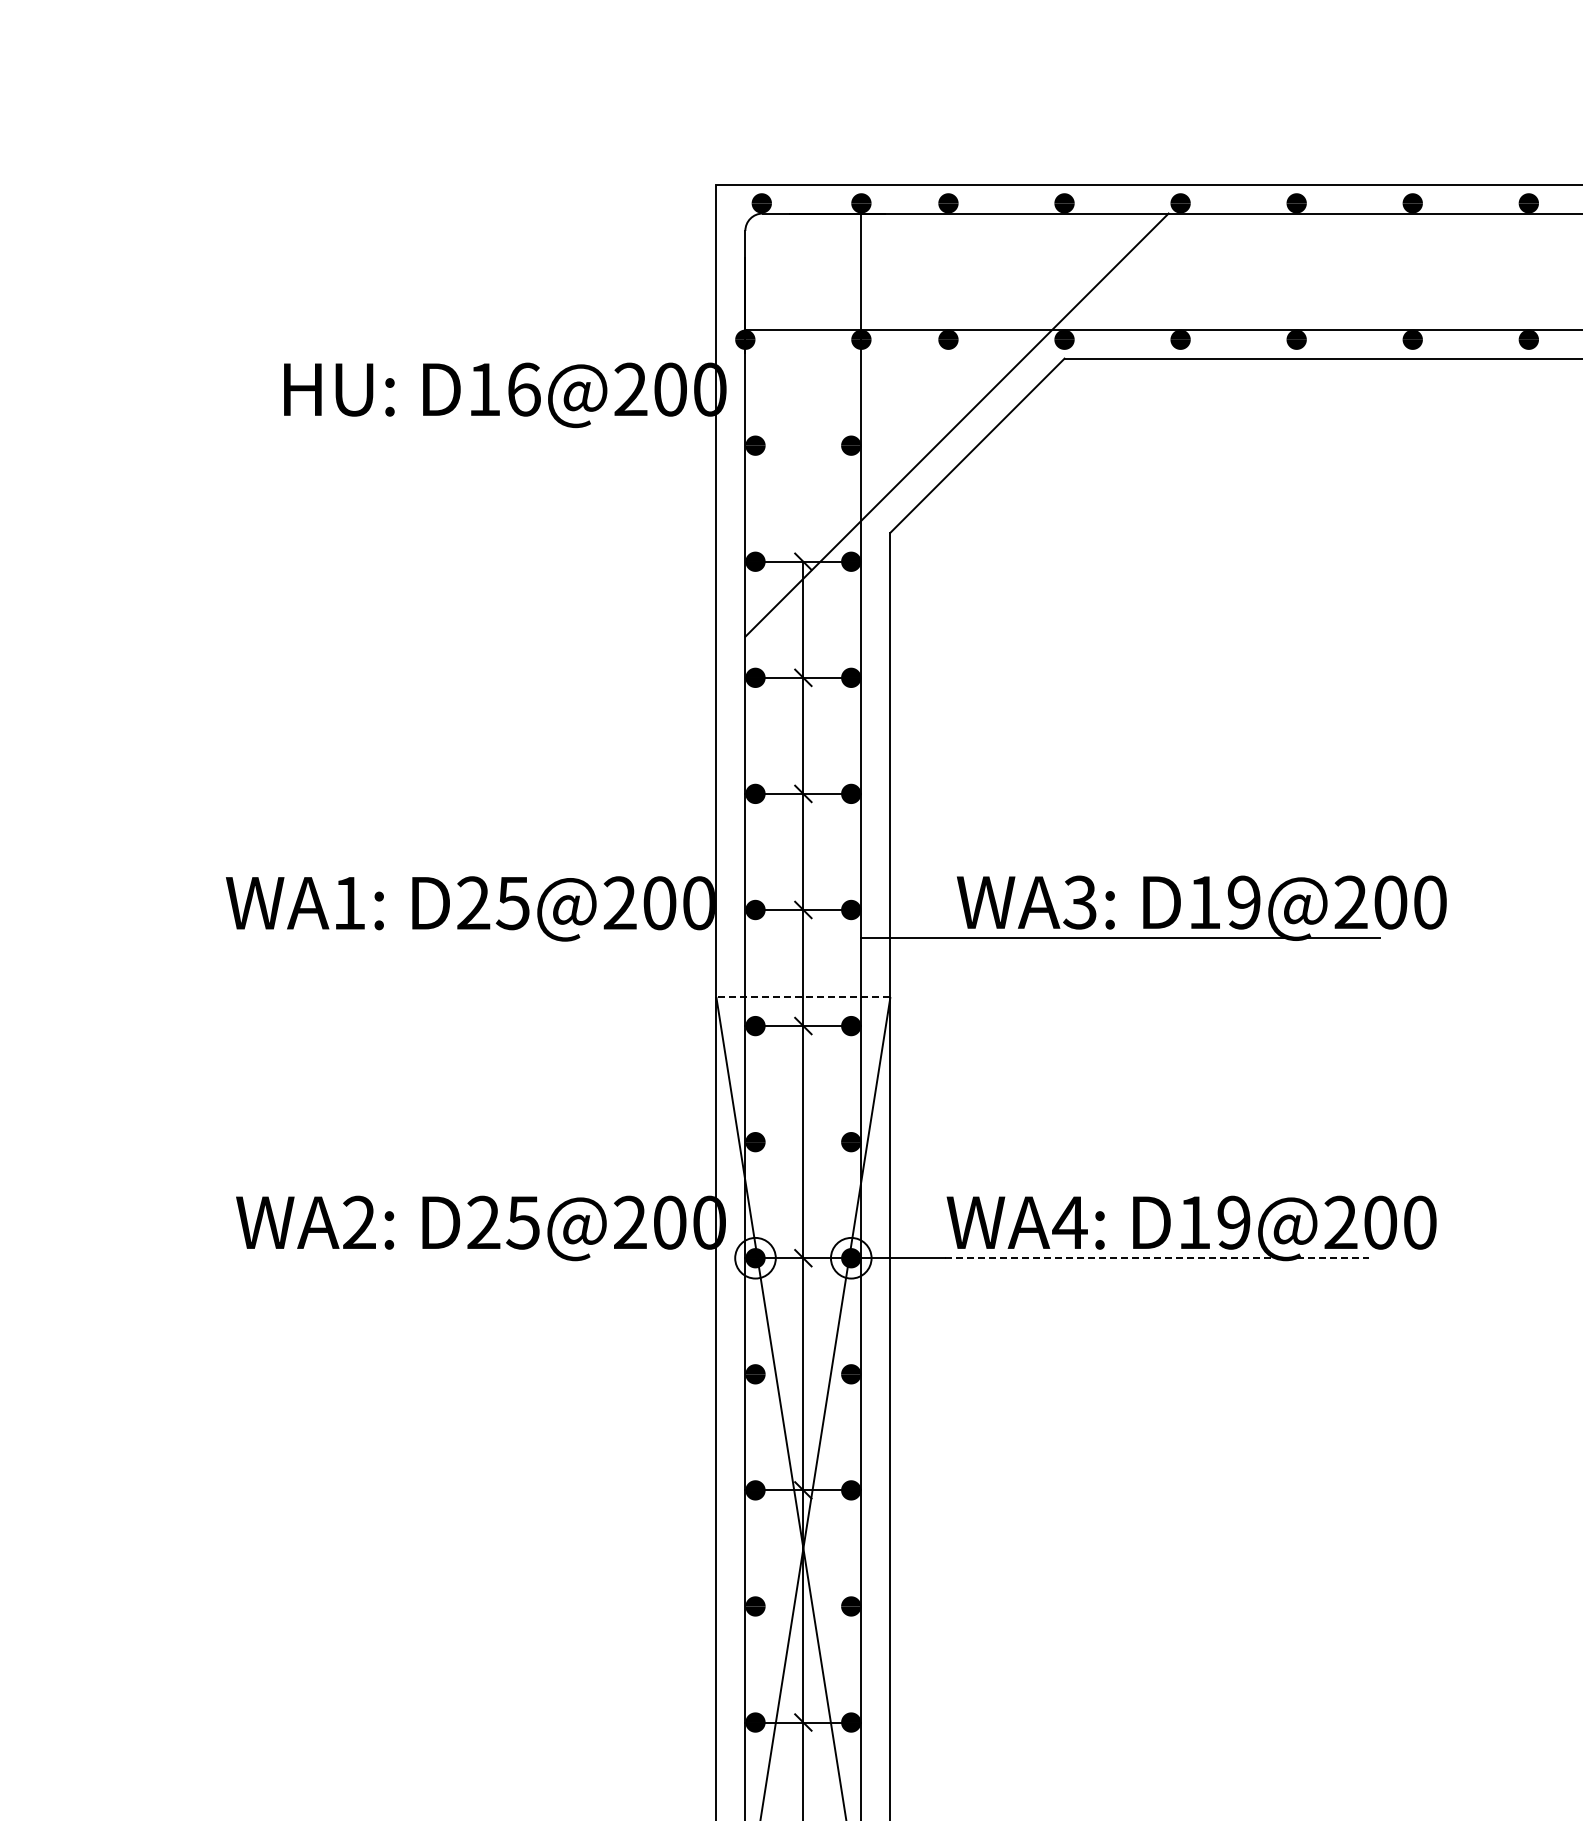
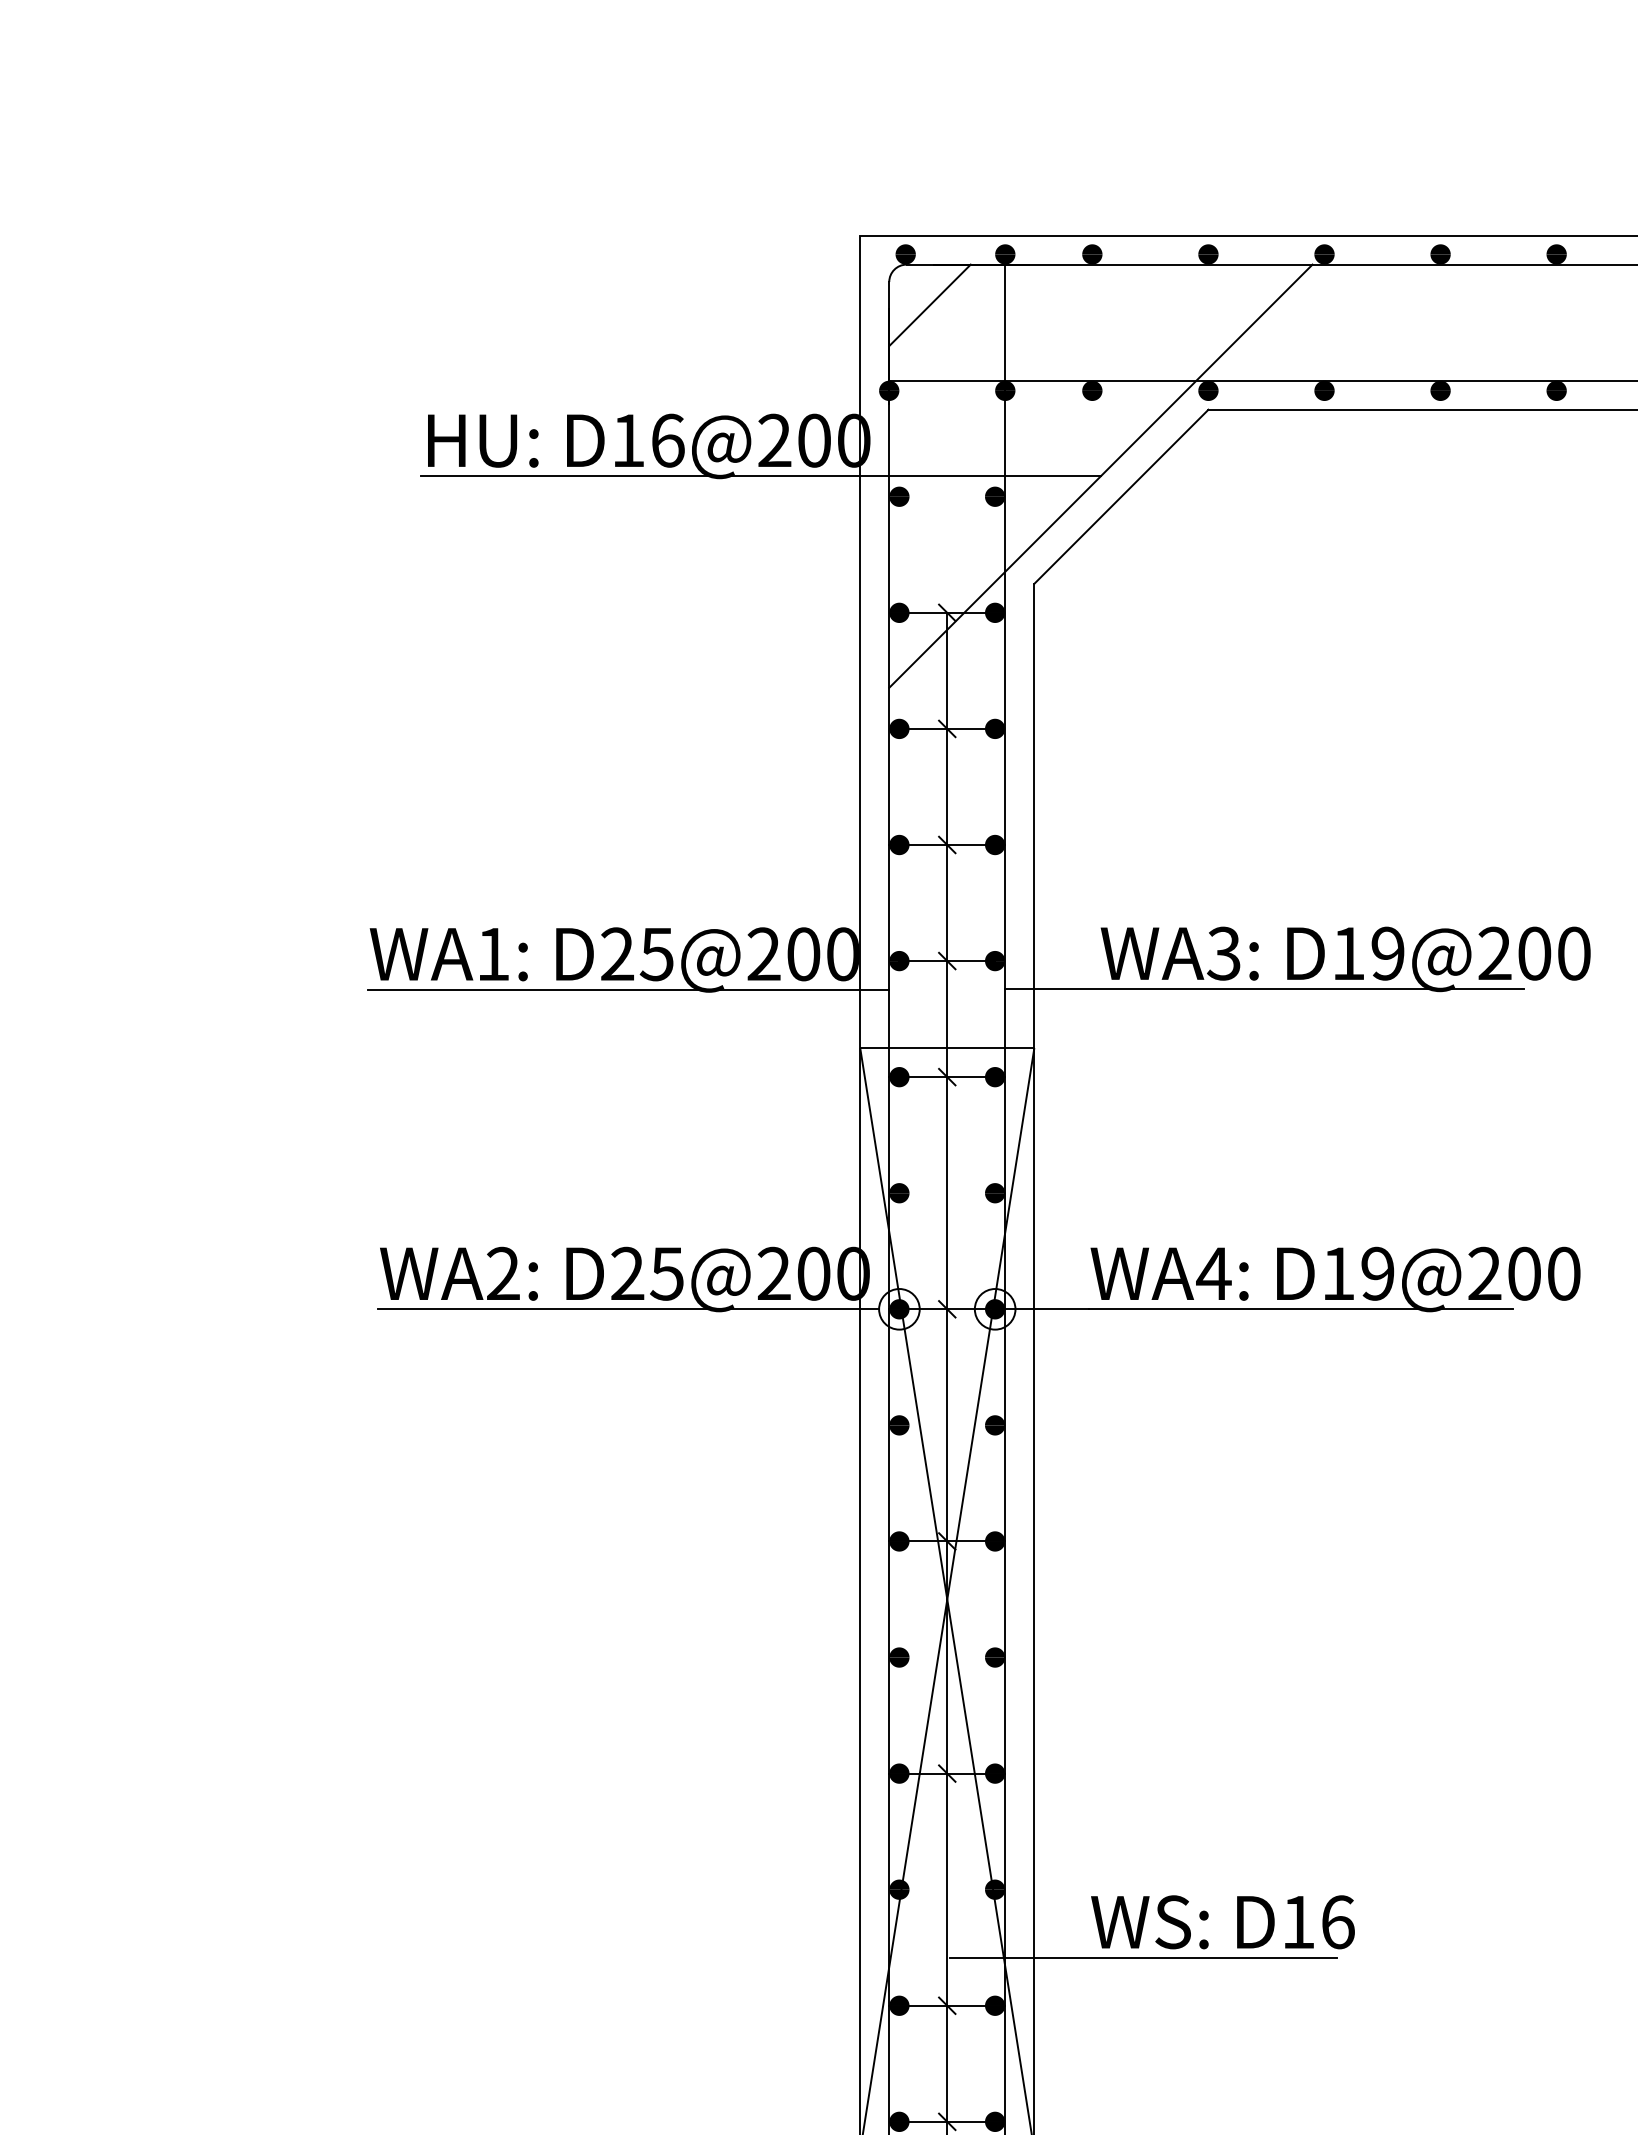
line: (785, 254) -> (929, 305), added
line: (616, 425) -> (760, 476), added
line: (484, 938) -> (628, 989), added
line: (802, 997) -> (946, 1048), dashed -> solid
line: (484, 1258) -> (628, 1309), added
line: (1157, 1258) -> (1301, 1309), dashed -> solid

